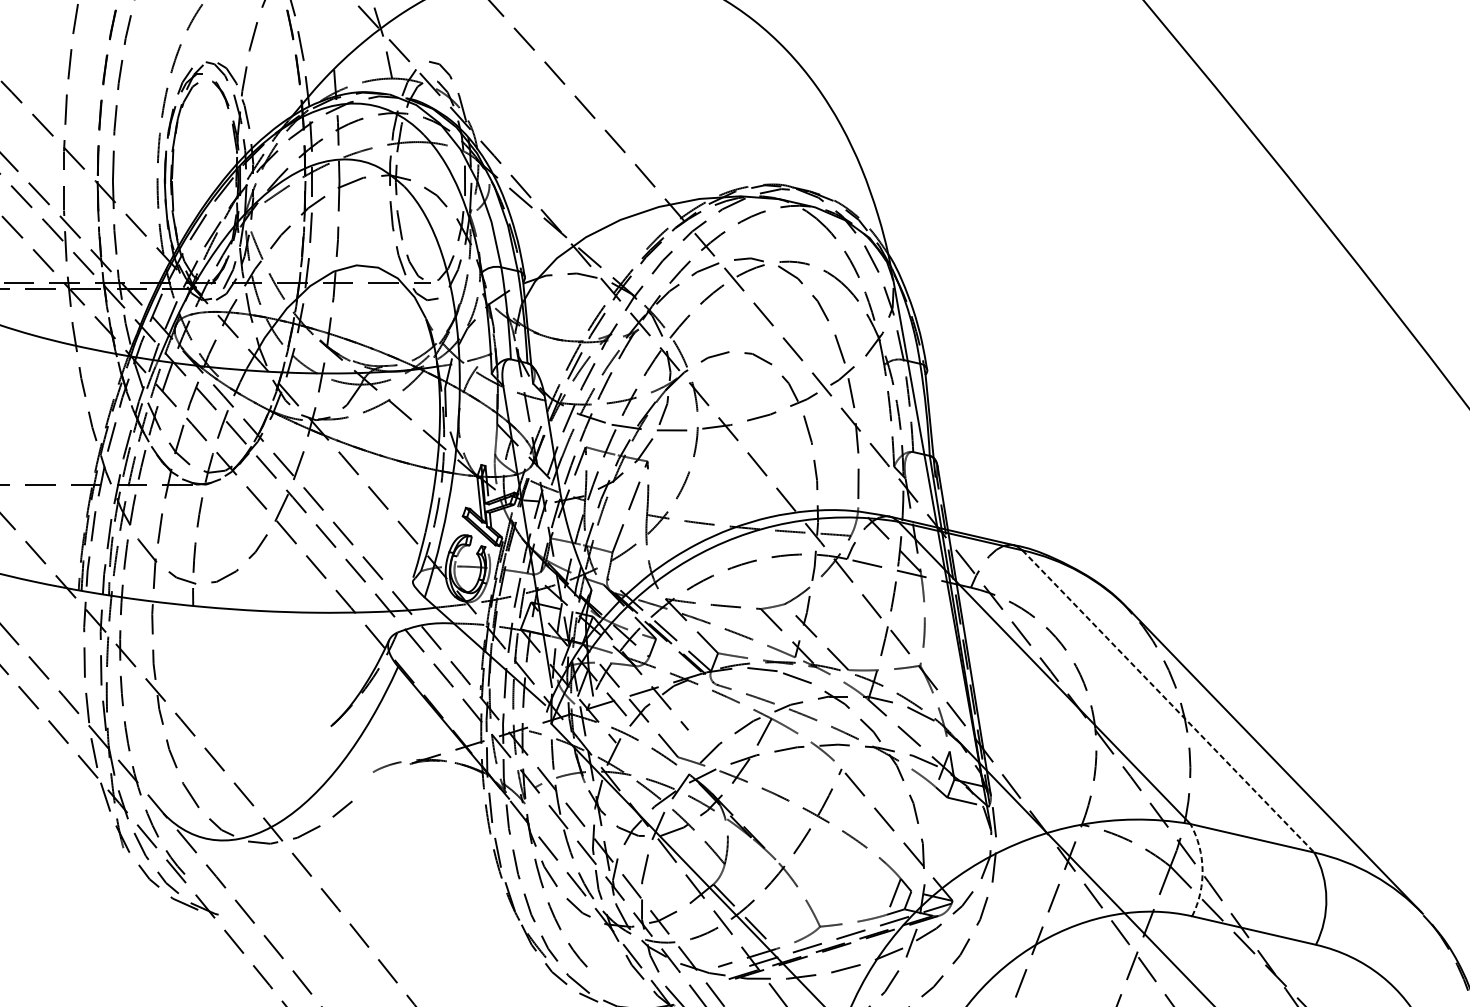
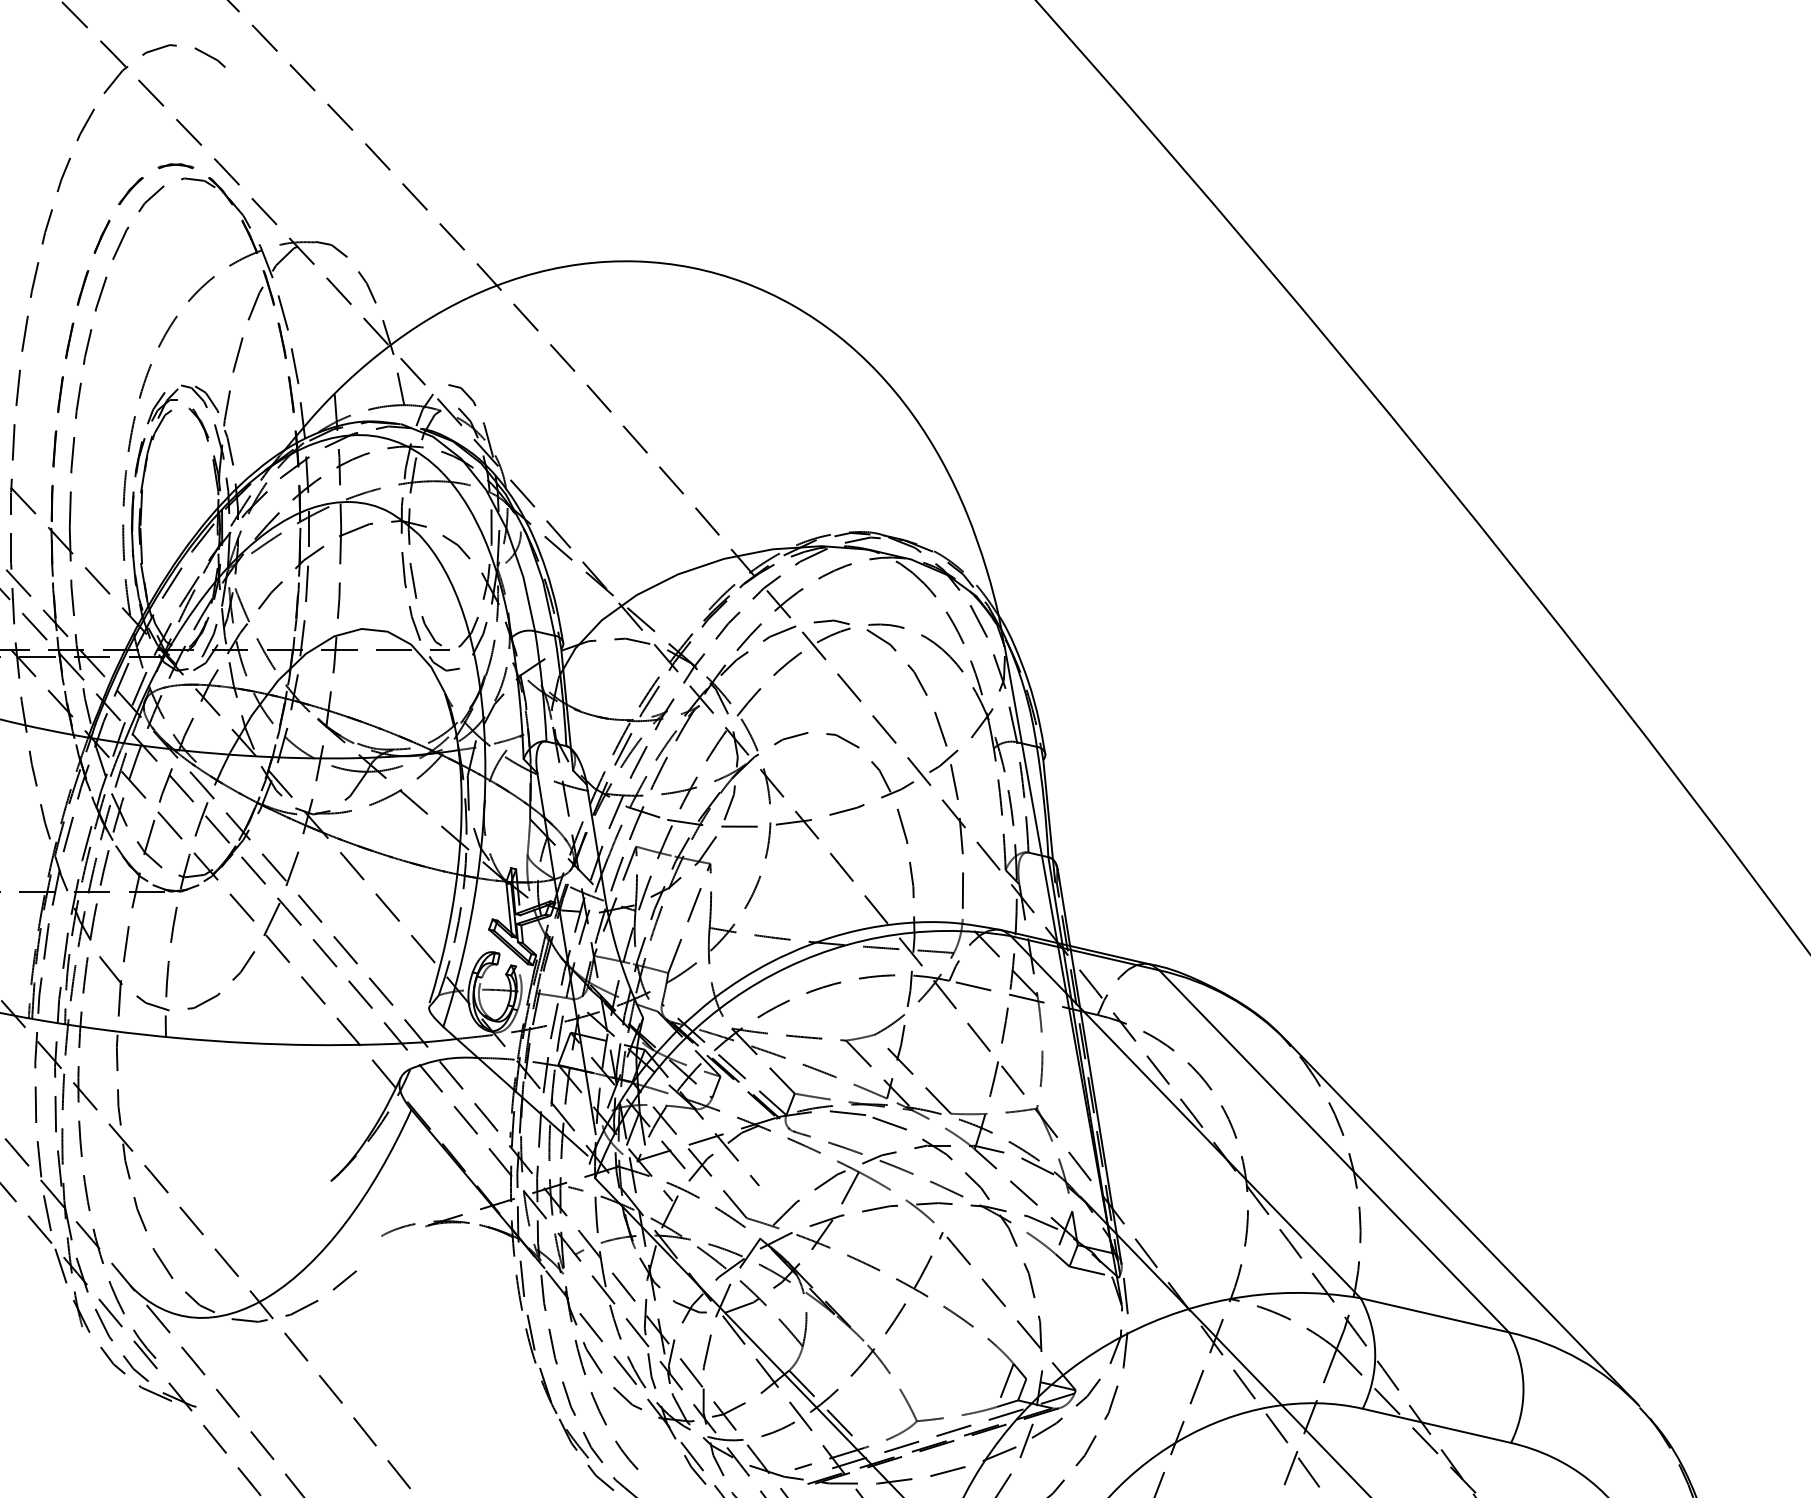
line: (1168, 701) -> (1334, 1151), dashed -> solid
arc: (1202, 870) -> (1375, 1353), dashed -> solid

